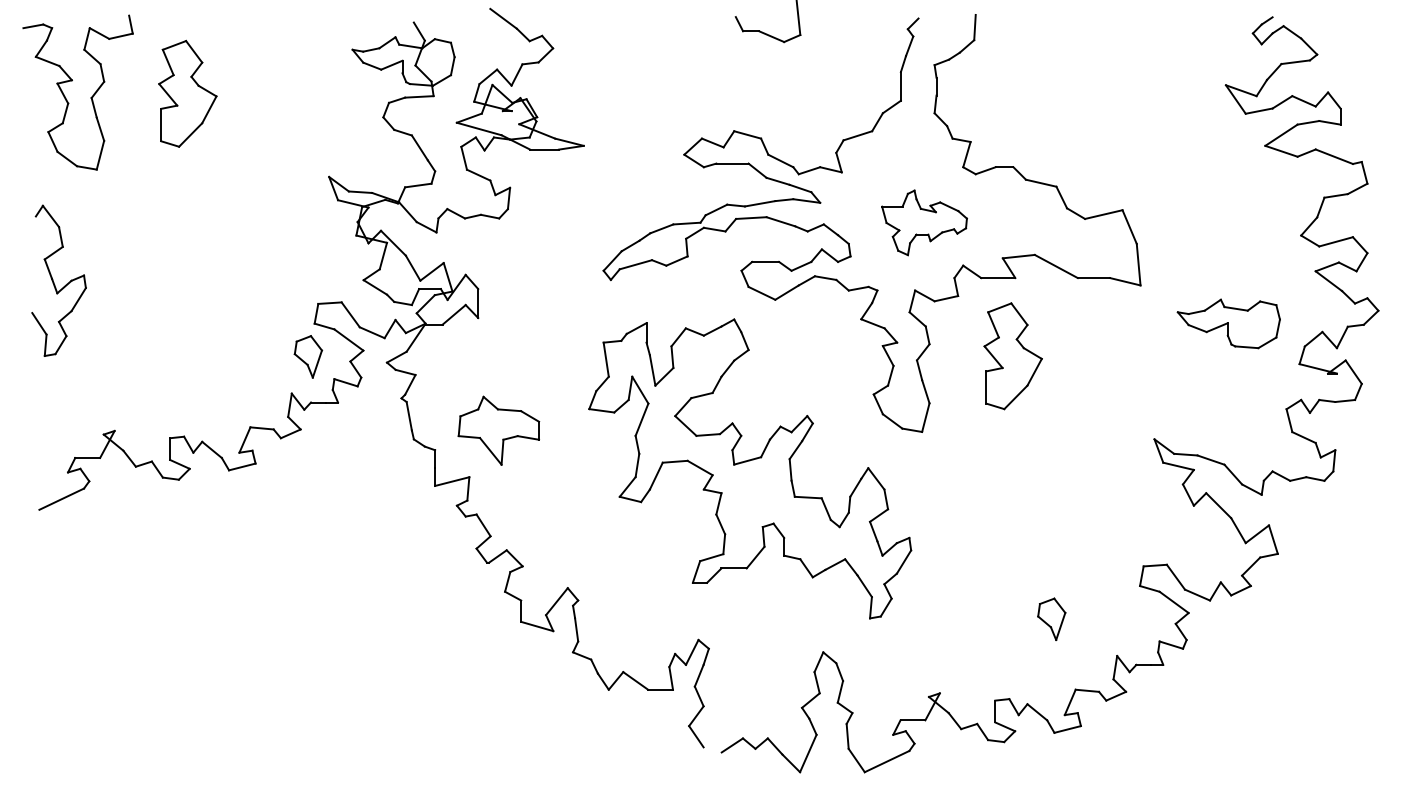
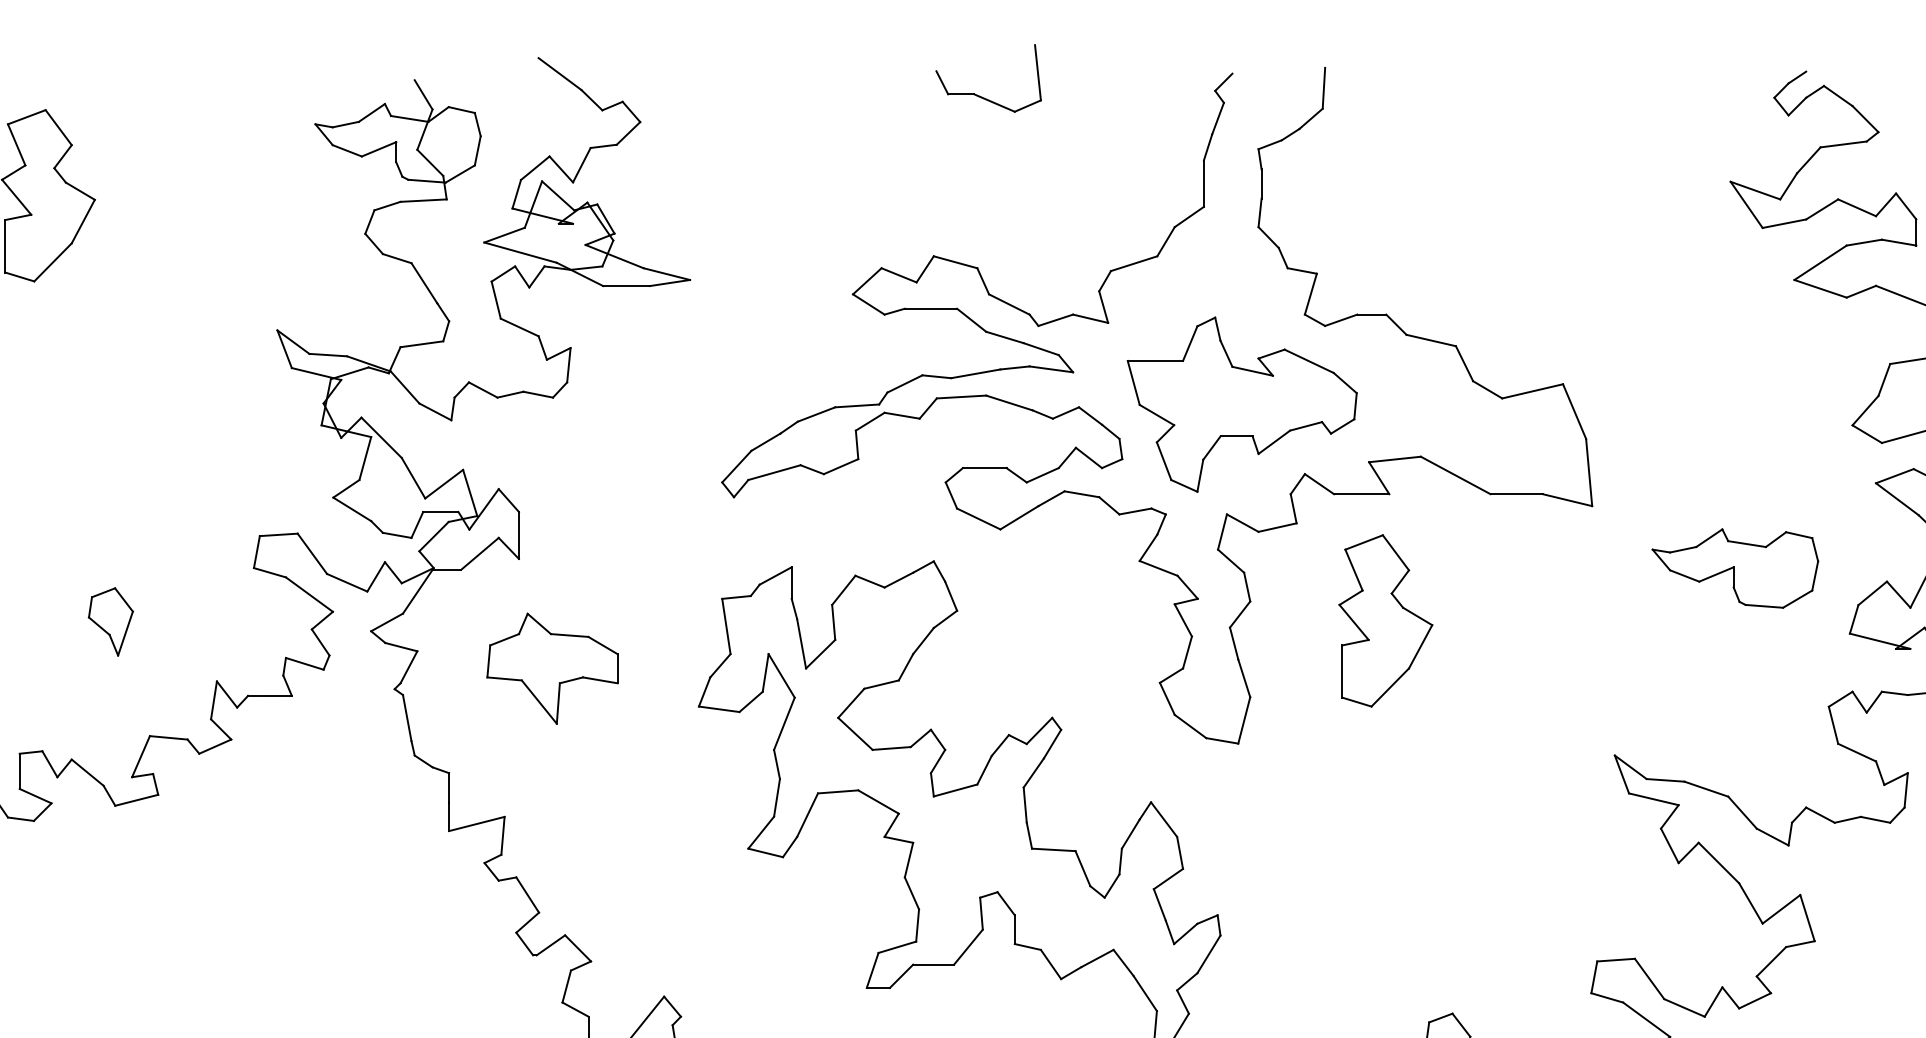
part: (924, 222) -> (1242, 404), size x1.67
part: (308, 356) -> (111, 621), moved
part: (498, 430) -> (551, 668), moved

